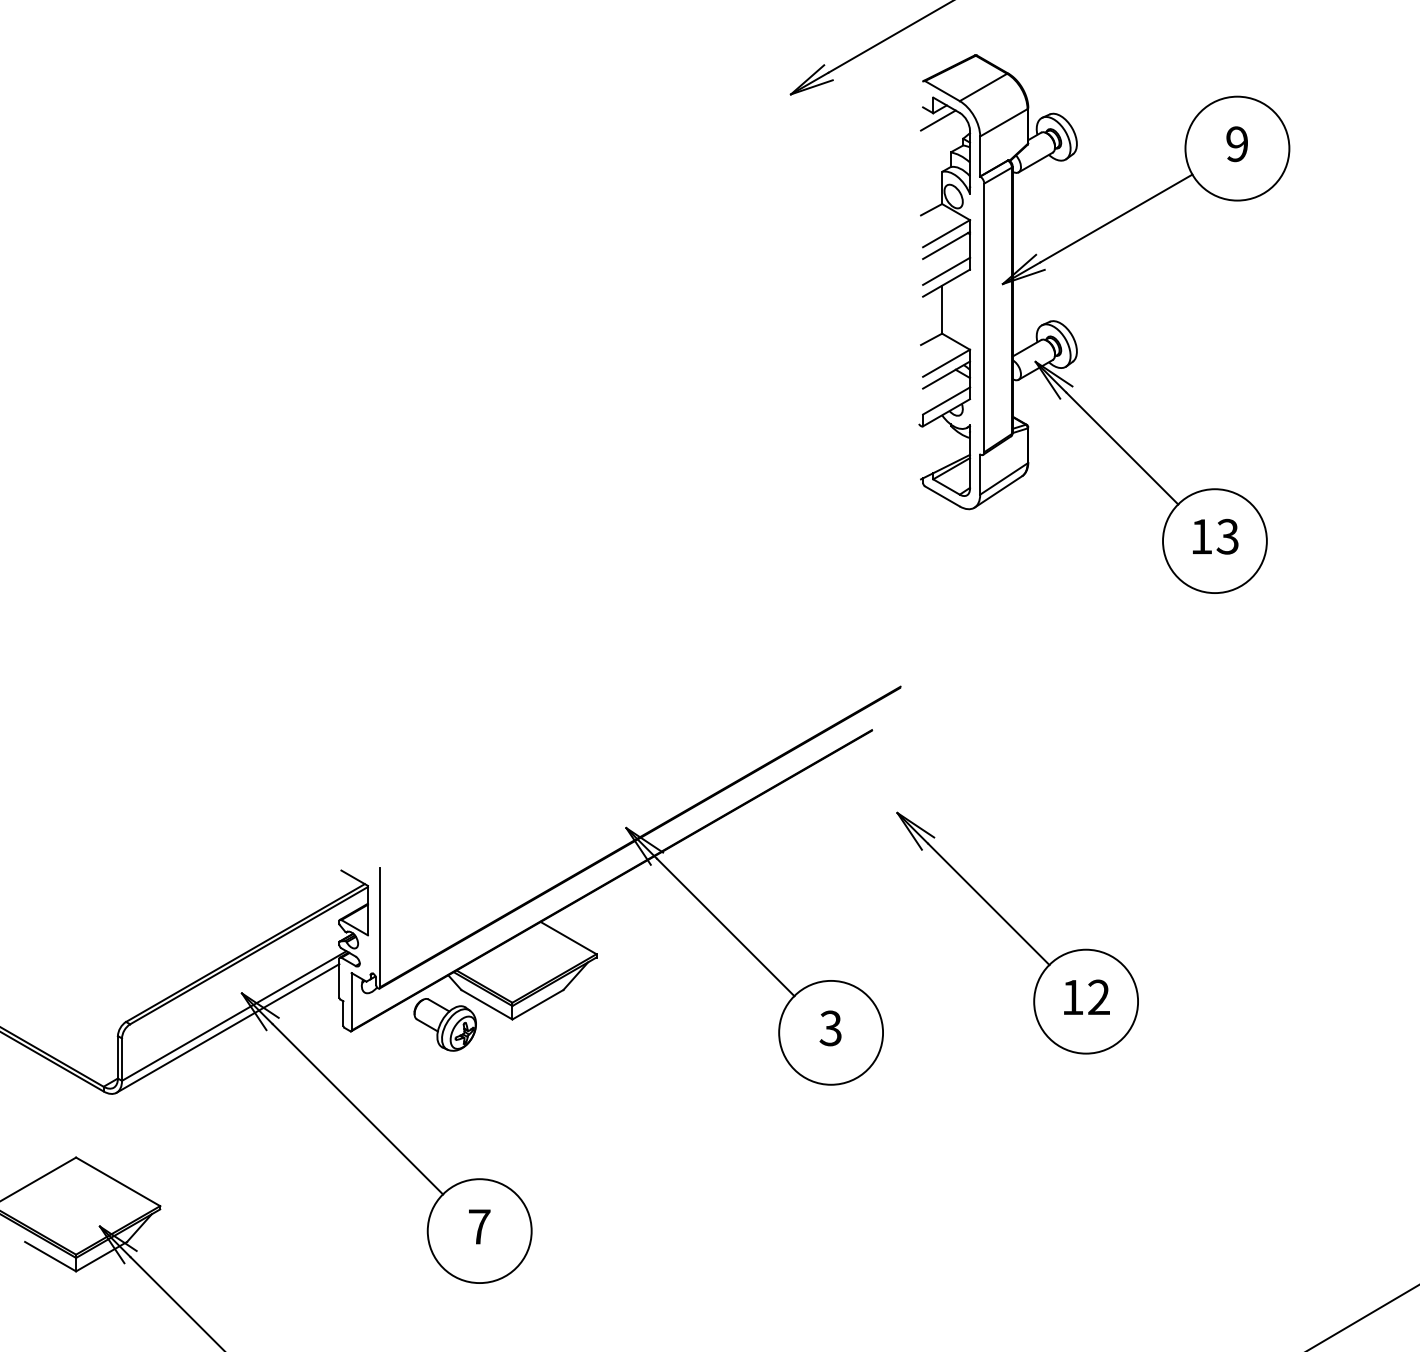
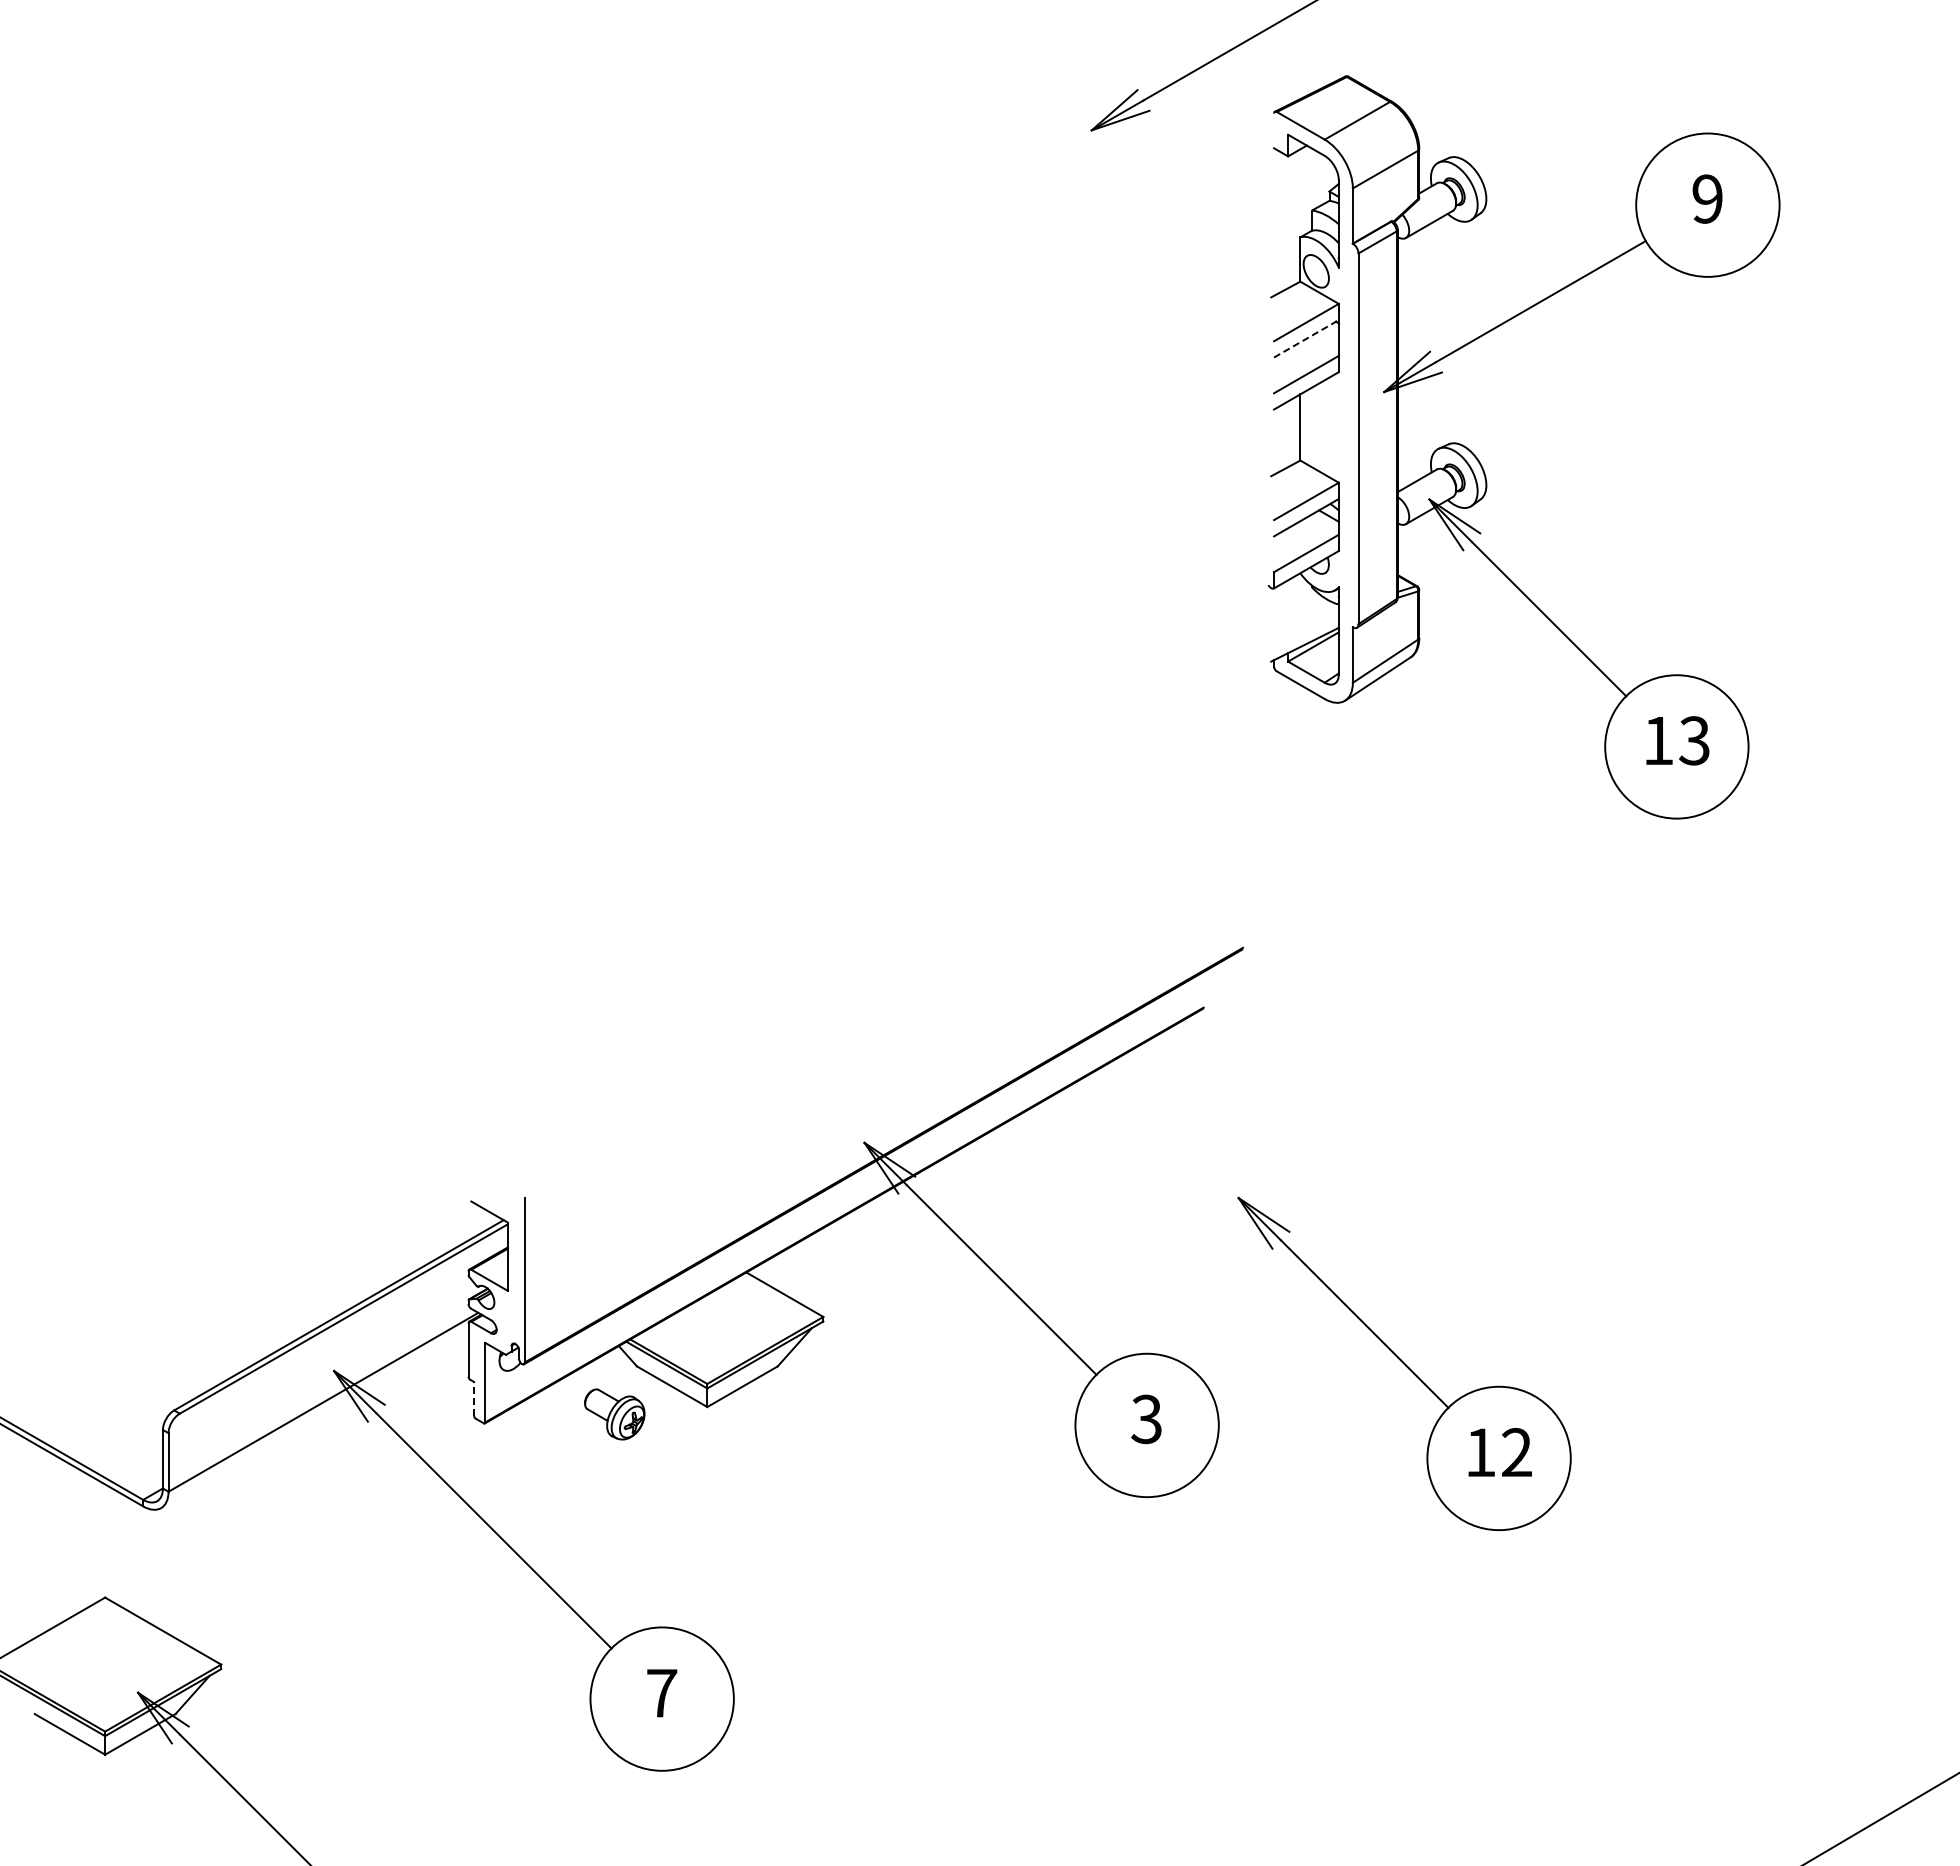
line: (938, 120) -> (1295, 166), removed
line: (946, 245) -> (1306, 338), solid -> dashed
part: (1017, 932) -> (1404, 1363), moved
line: (343, 1013) -> (474, 1398), solid -> dashed
part: (445, 1024) -> (614, 1414), size x0.7
line: (227, 1028) -> (314, 1419), removed

